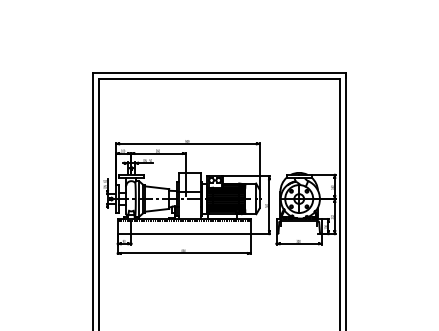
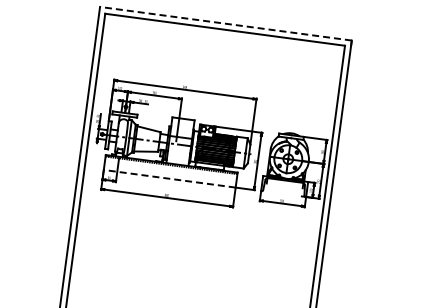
line: (219, 73) -> (225, 24), solid -> dashed
line: (184, 234) -> (169, 179), solid -> dashed

